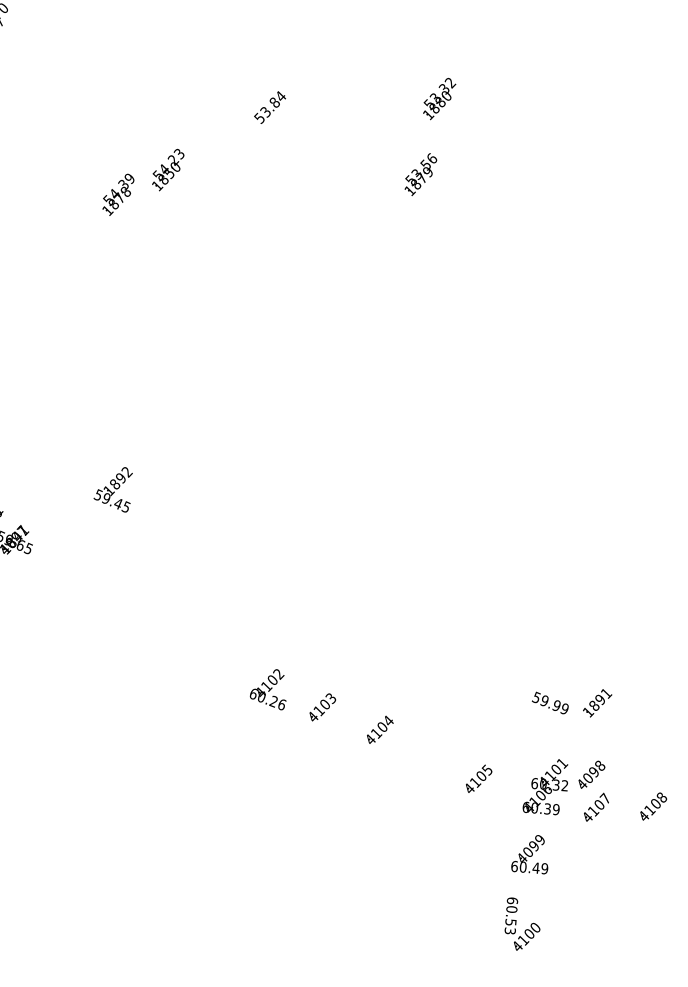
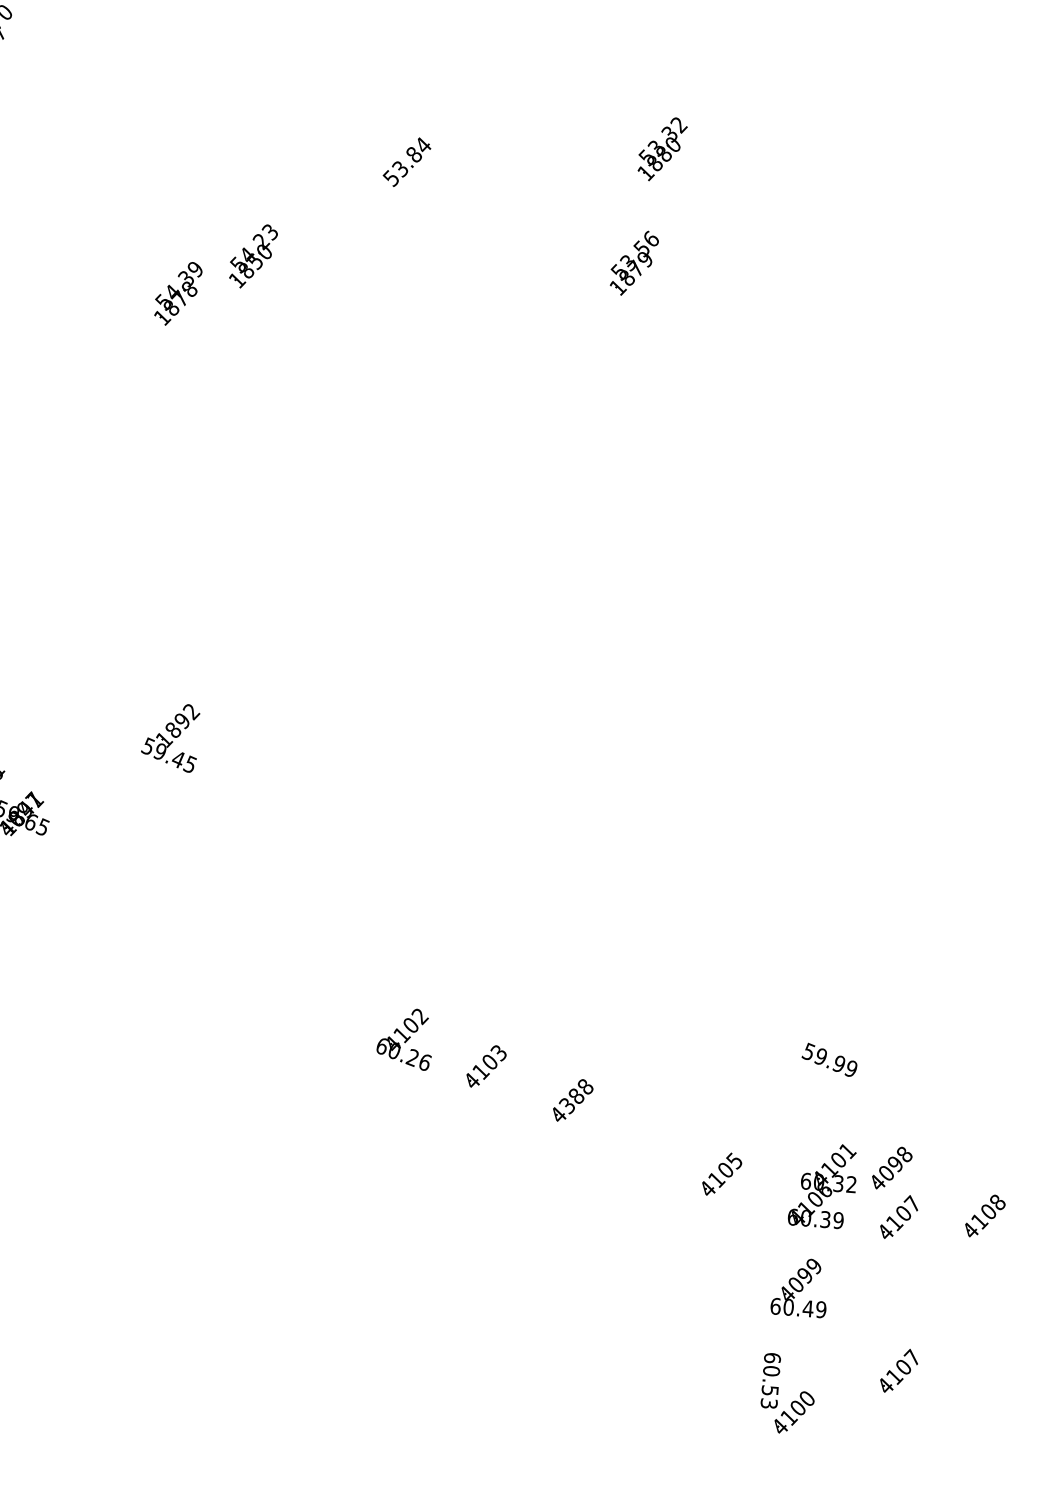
part: (597, 703) -> (900, 1060), removed
text: (381, 727) -> (575, 1096), 4104 -> 4388
part: (596, 908) -> (899, 1369), added

